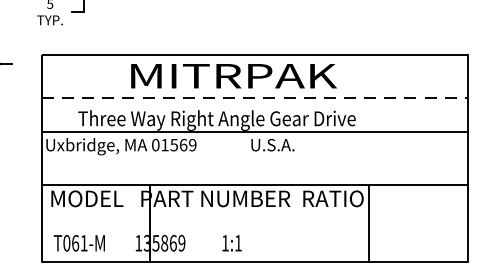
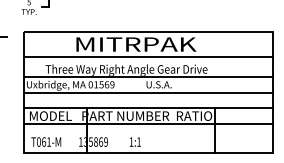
line: (256, 98) -> (149, 57), dashed -> solid
line: (254, 158) -> (148, 92), added
line: (254, 211) -> (148, 123), added

